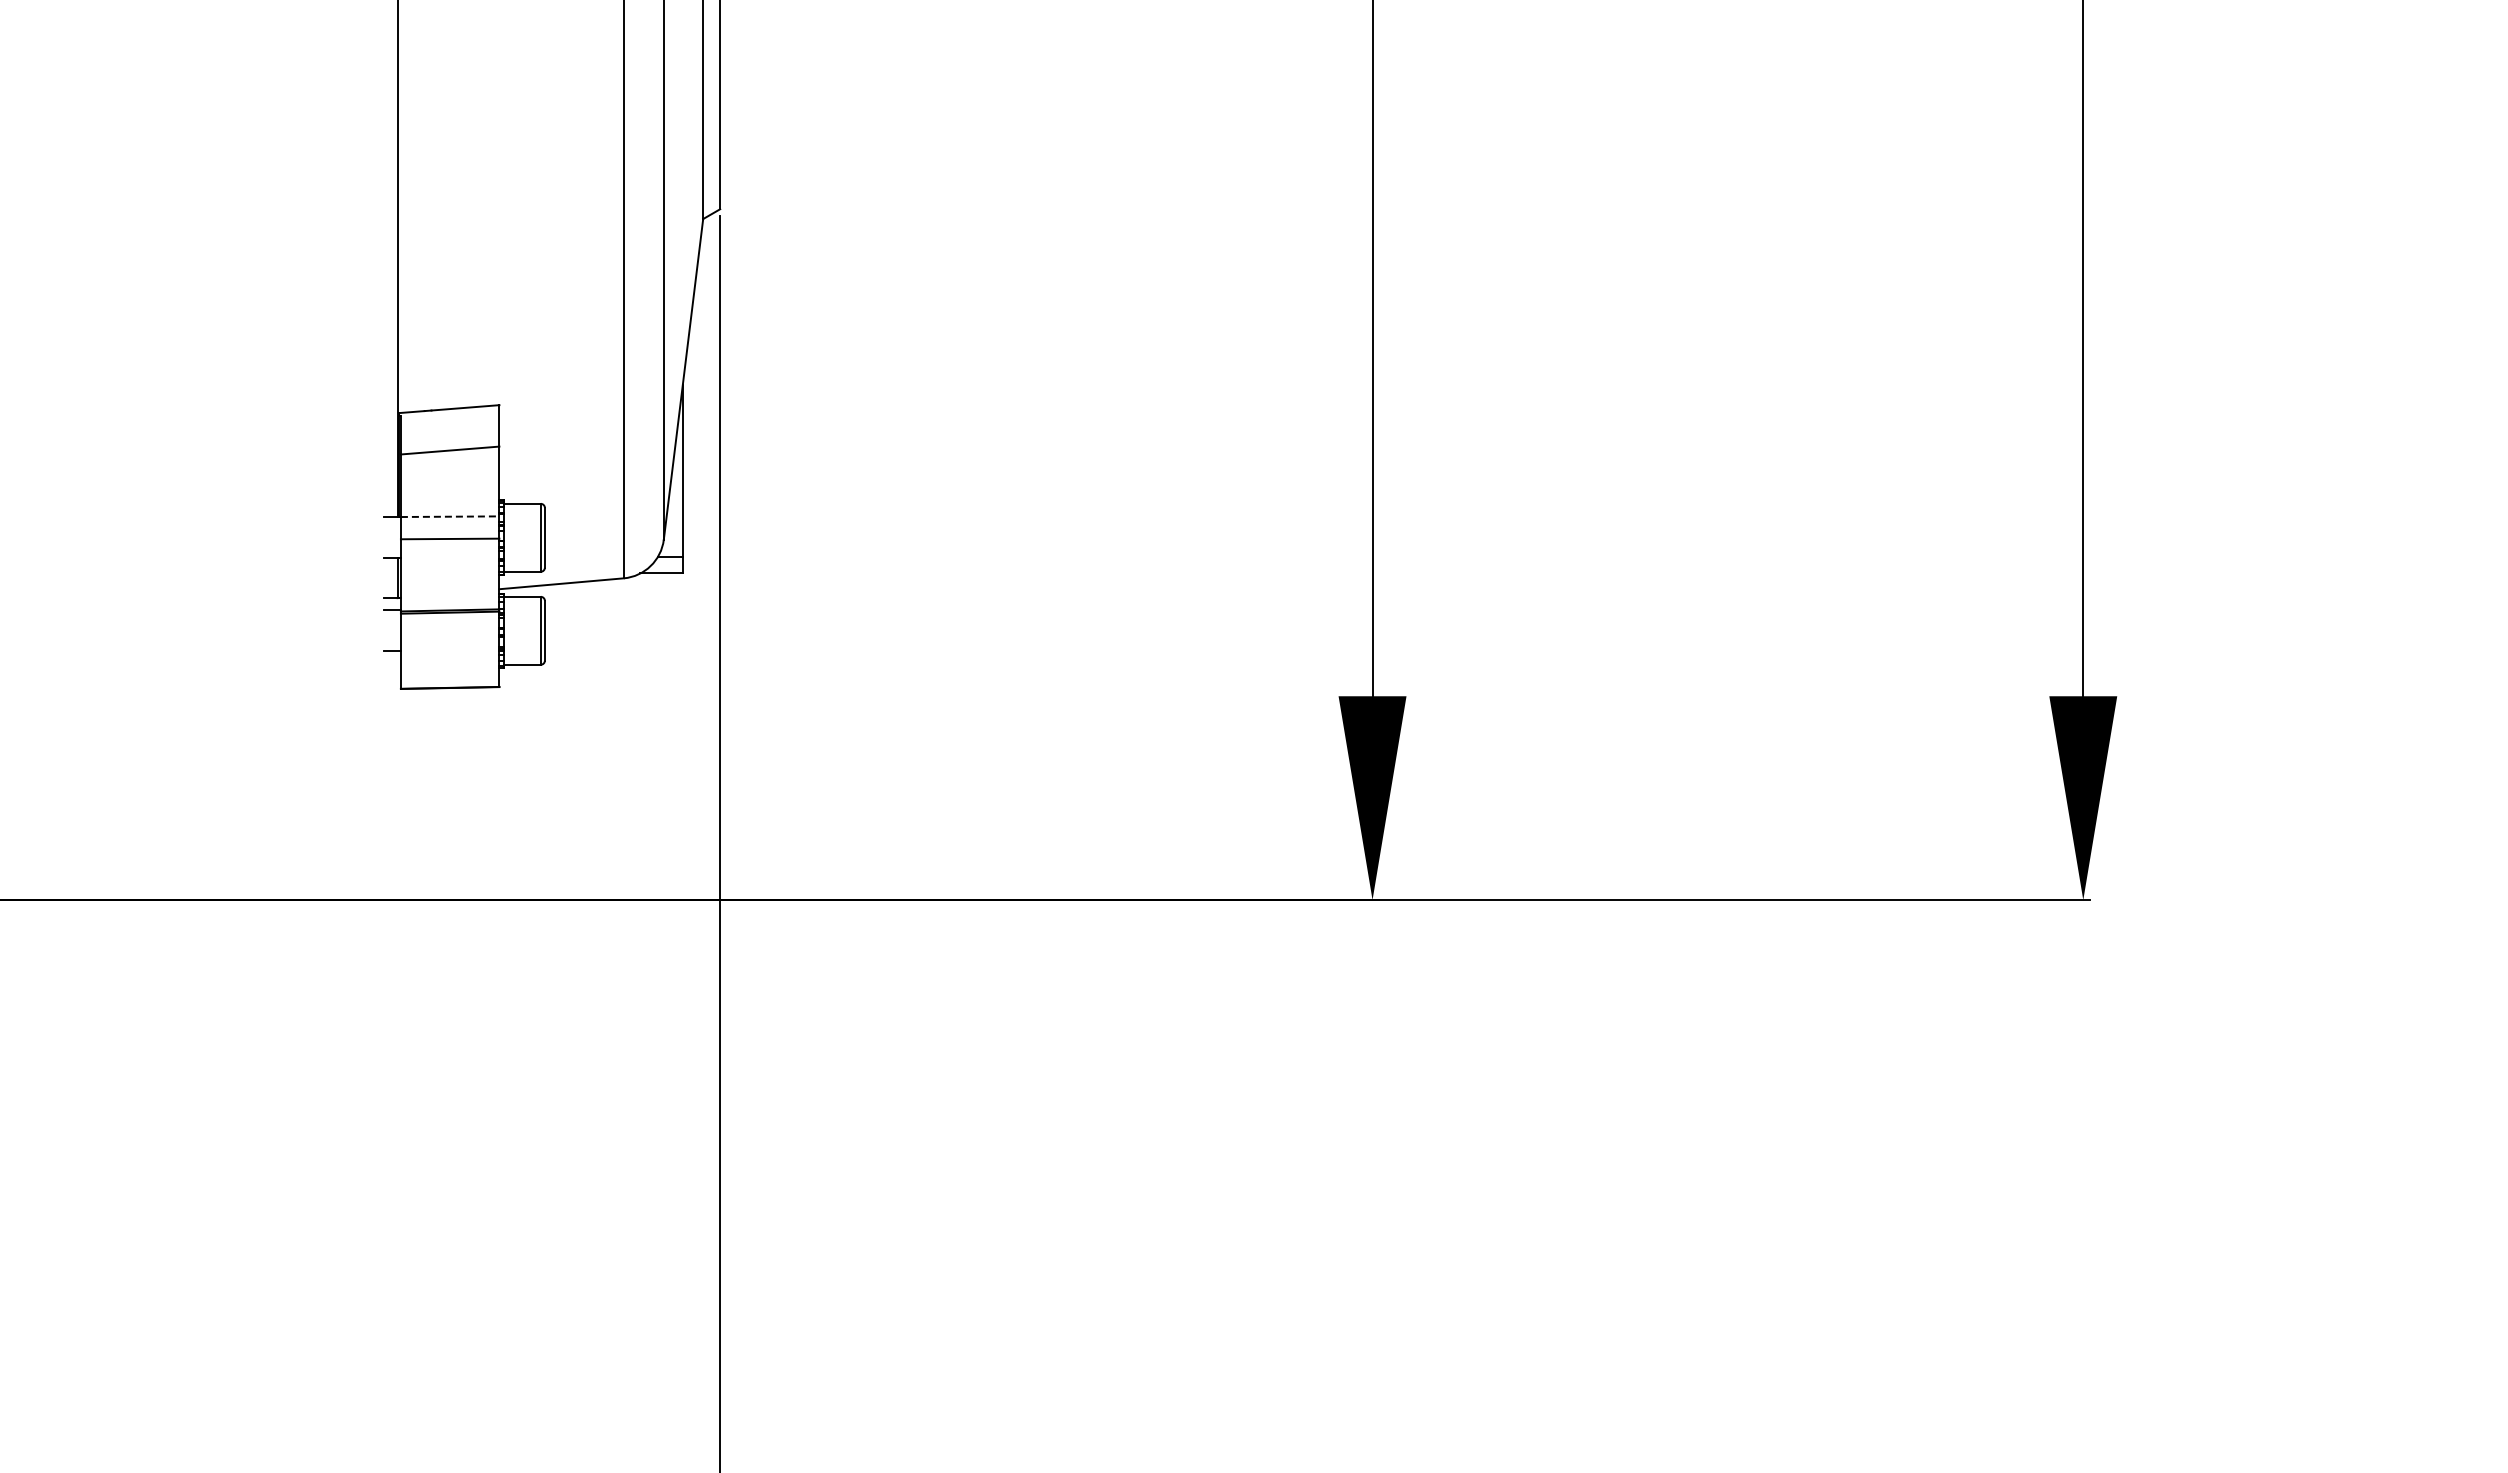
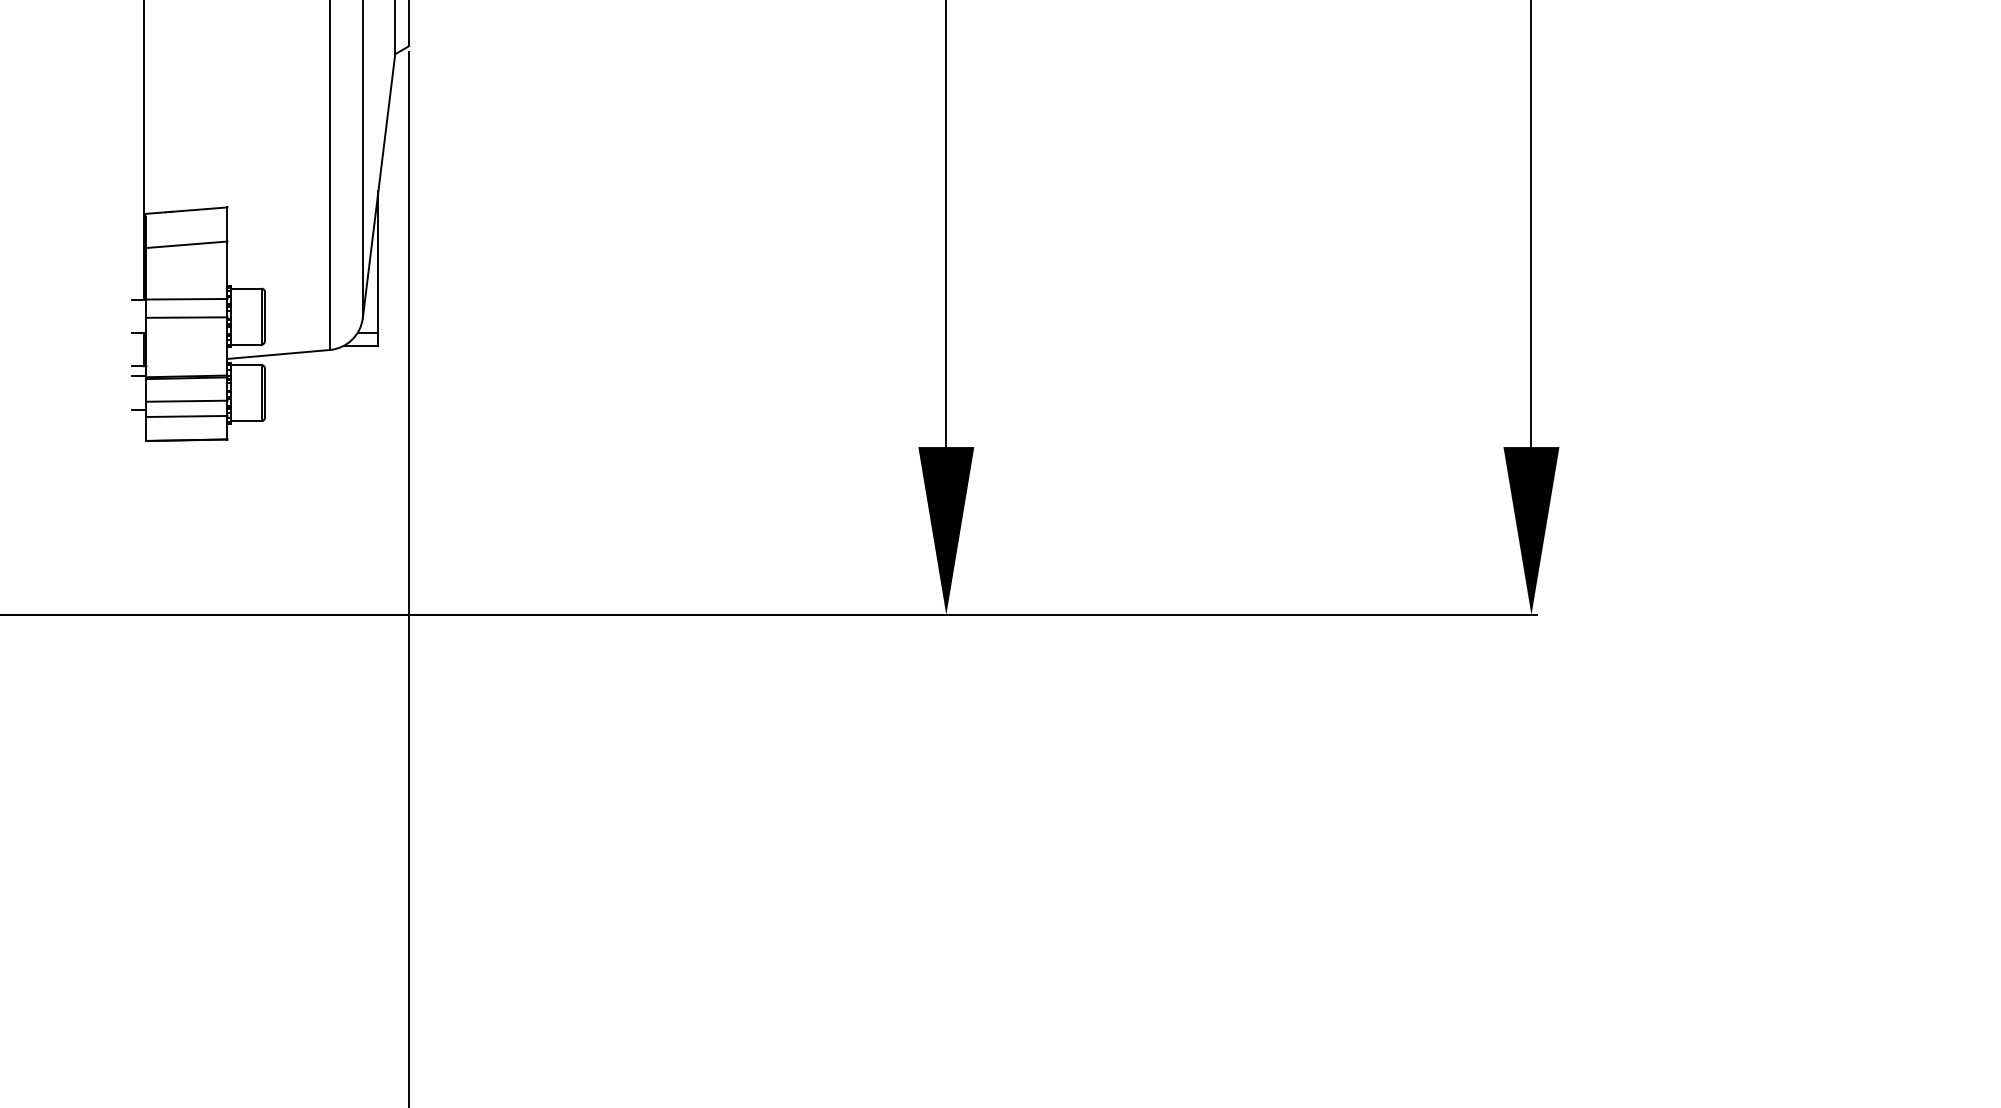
line: (450, 516) -> (187, 299), dashed -> solid
line: (449, 640) -> (186, 401), added
line: (449, 658) -> (186, 415), added

